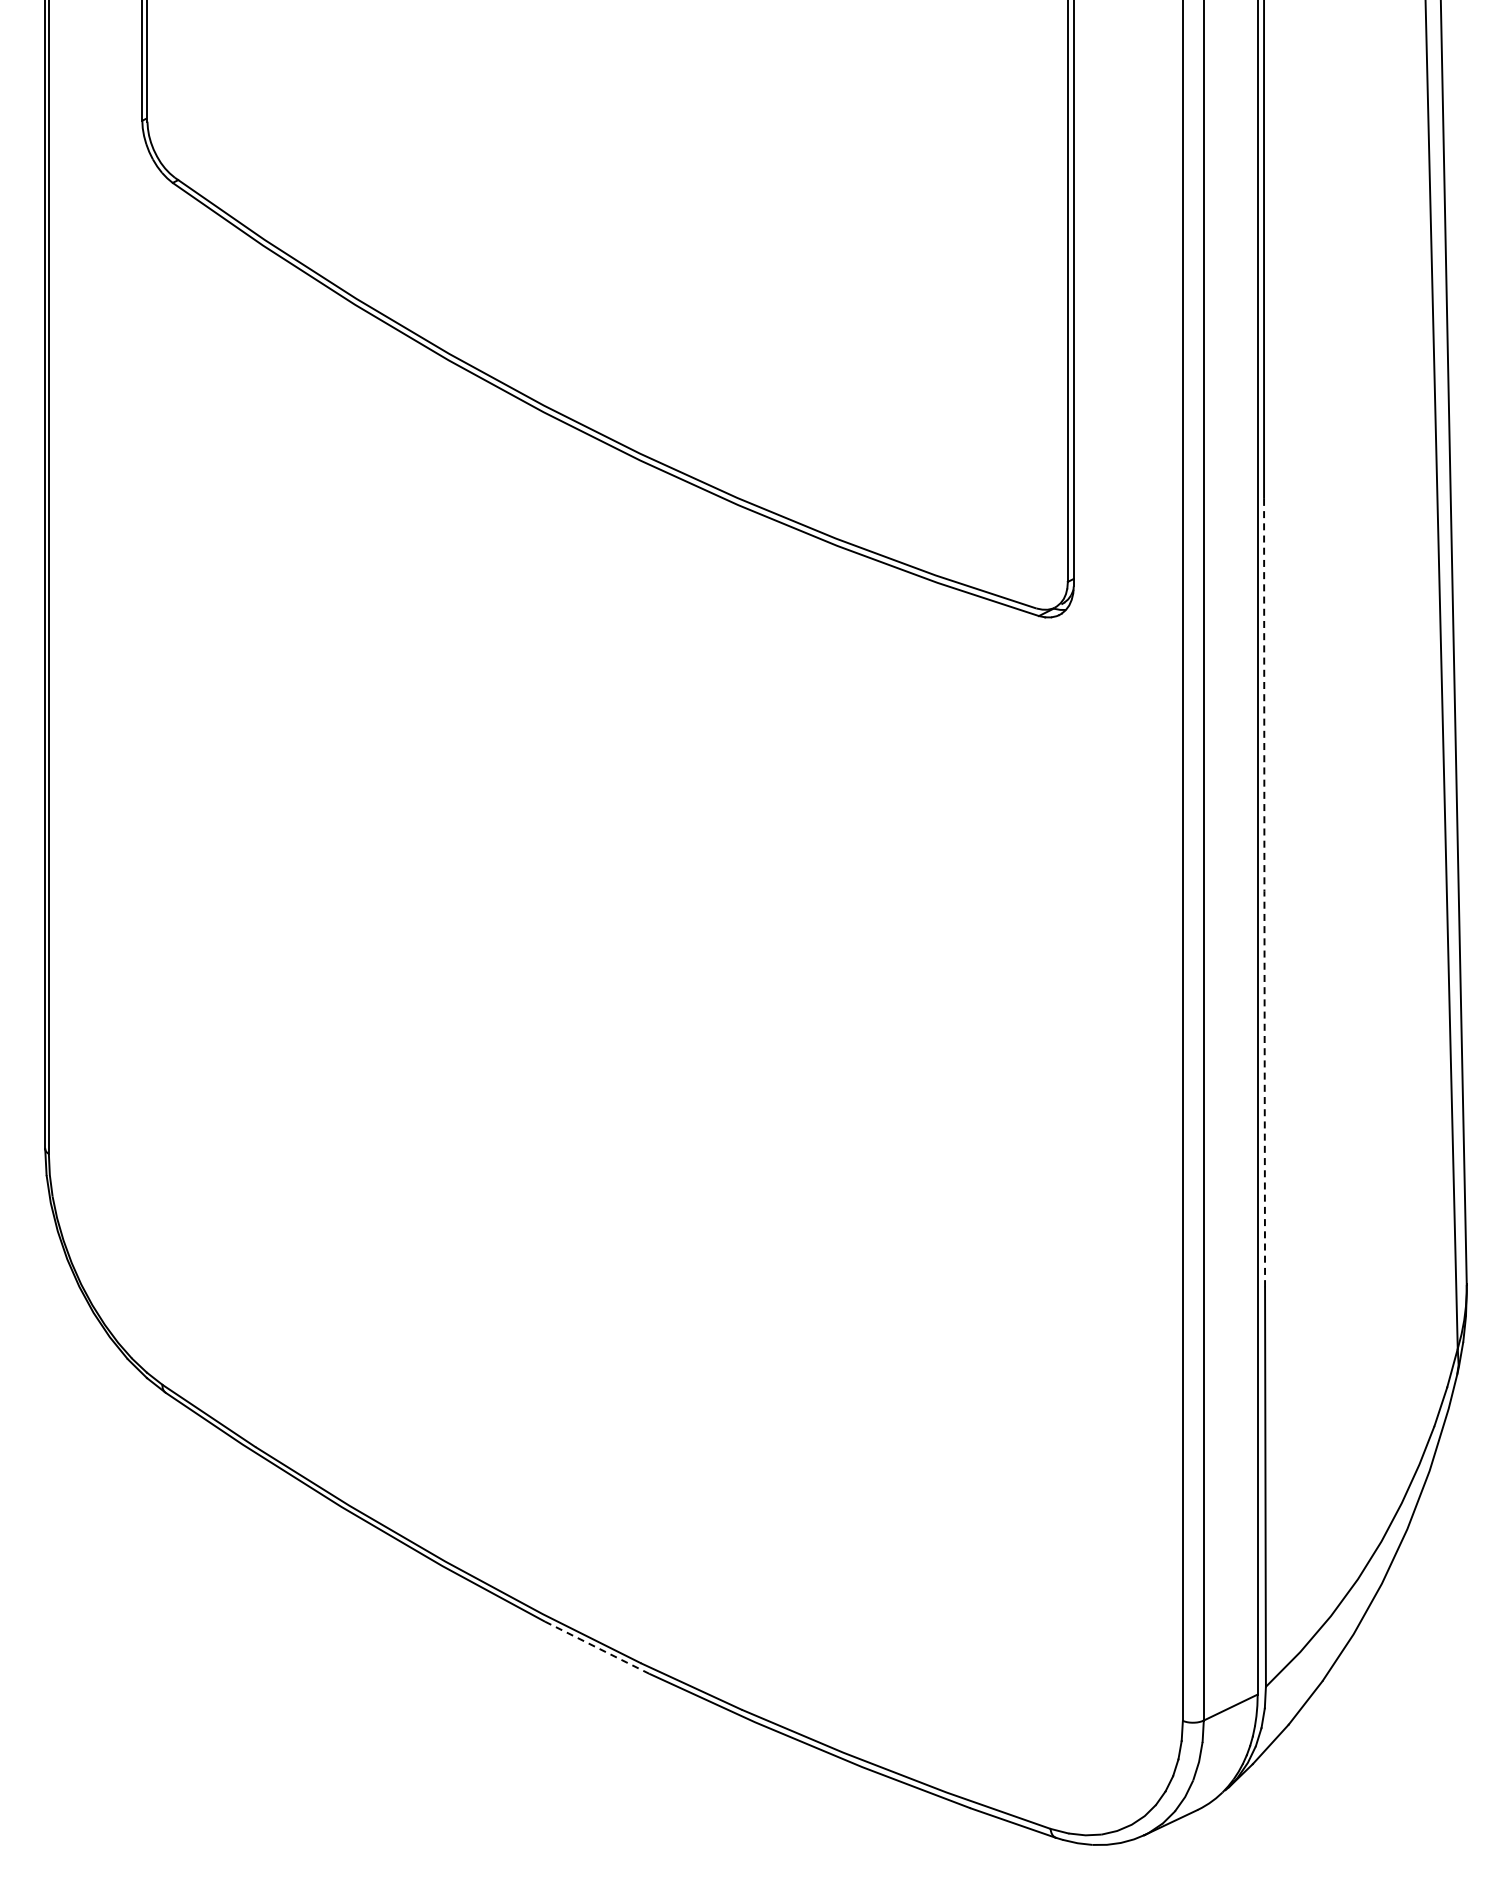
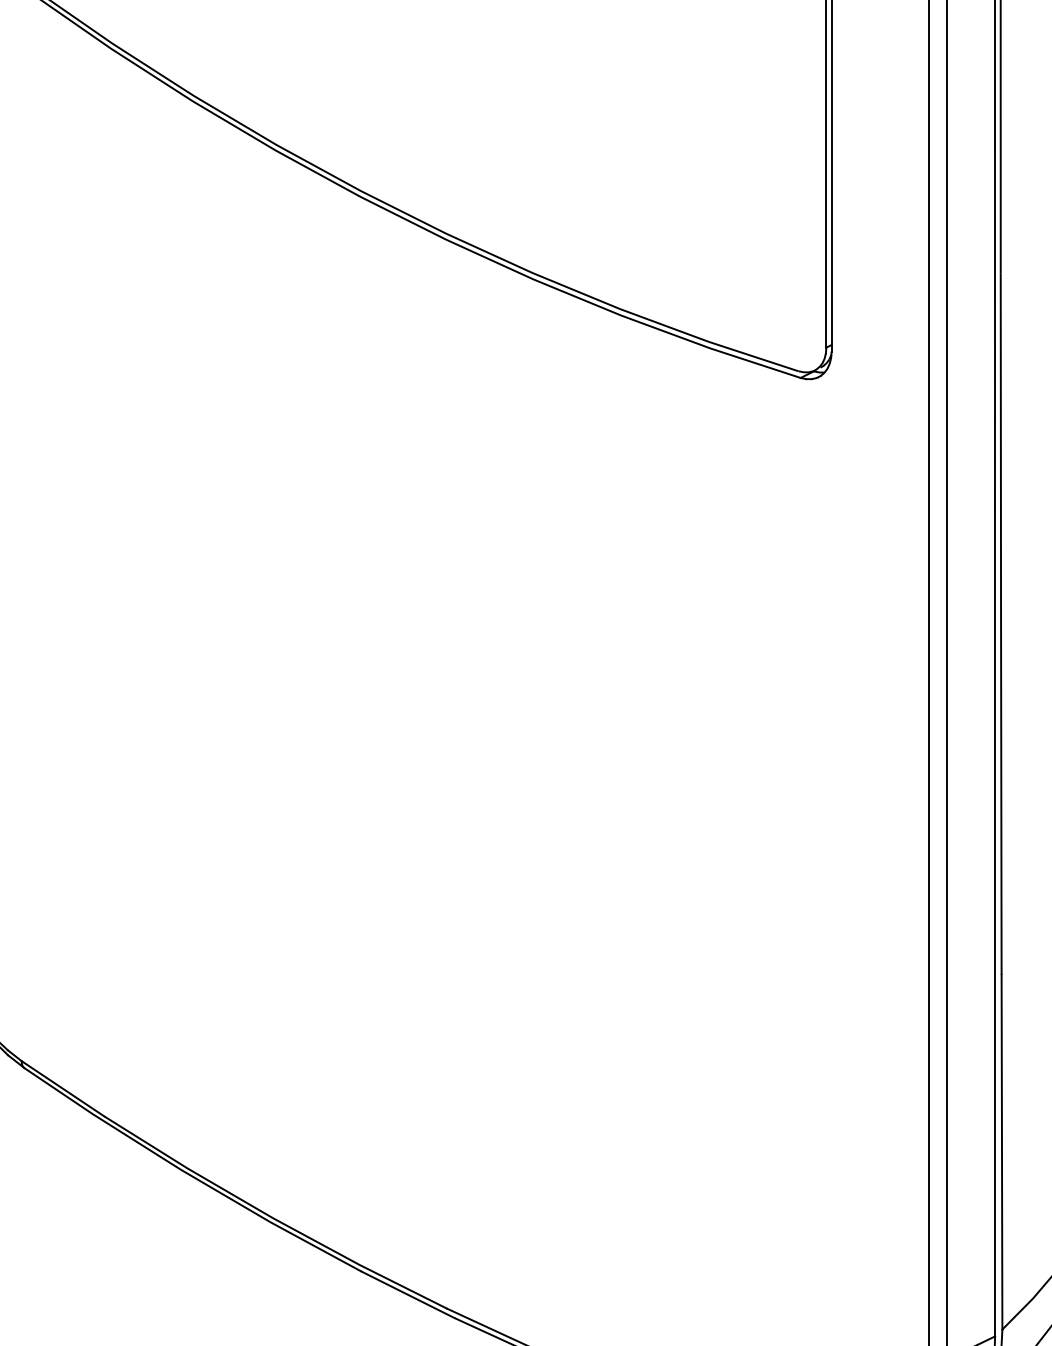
line: (1264, 892) -> (1001, 623), dashed -> solid
line: (597, 1647) -> (408, 1294), dashed -> solid

